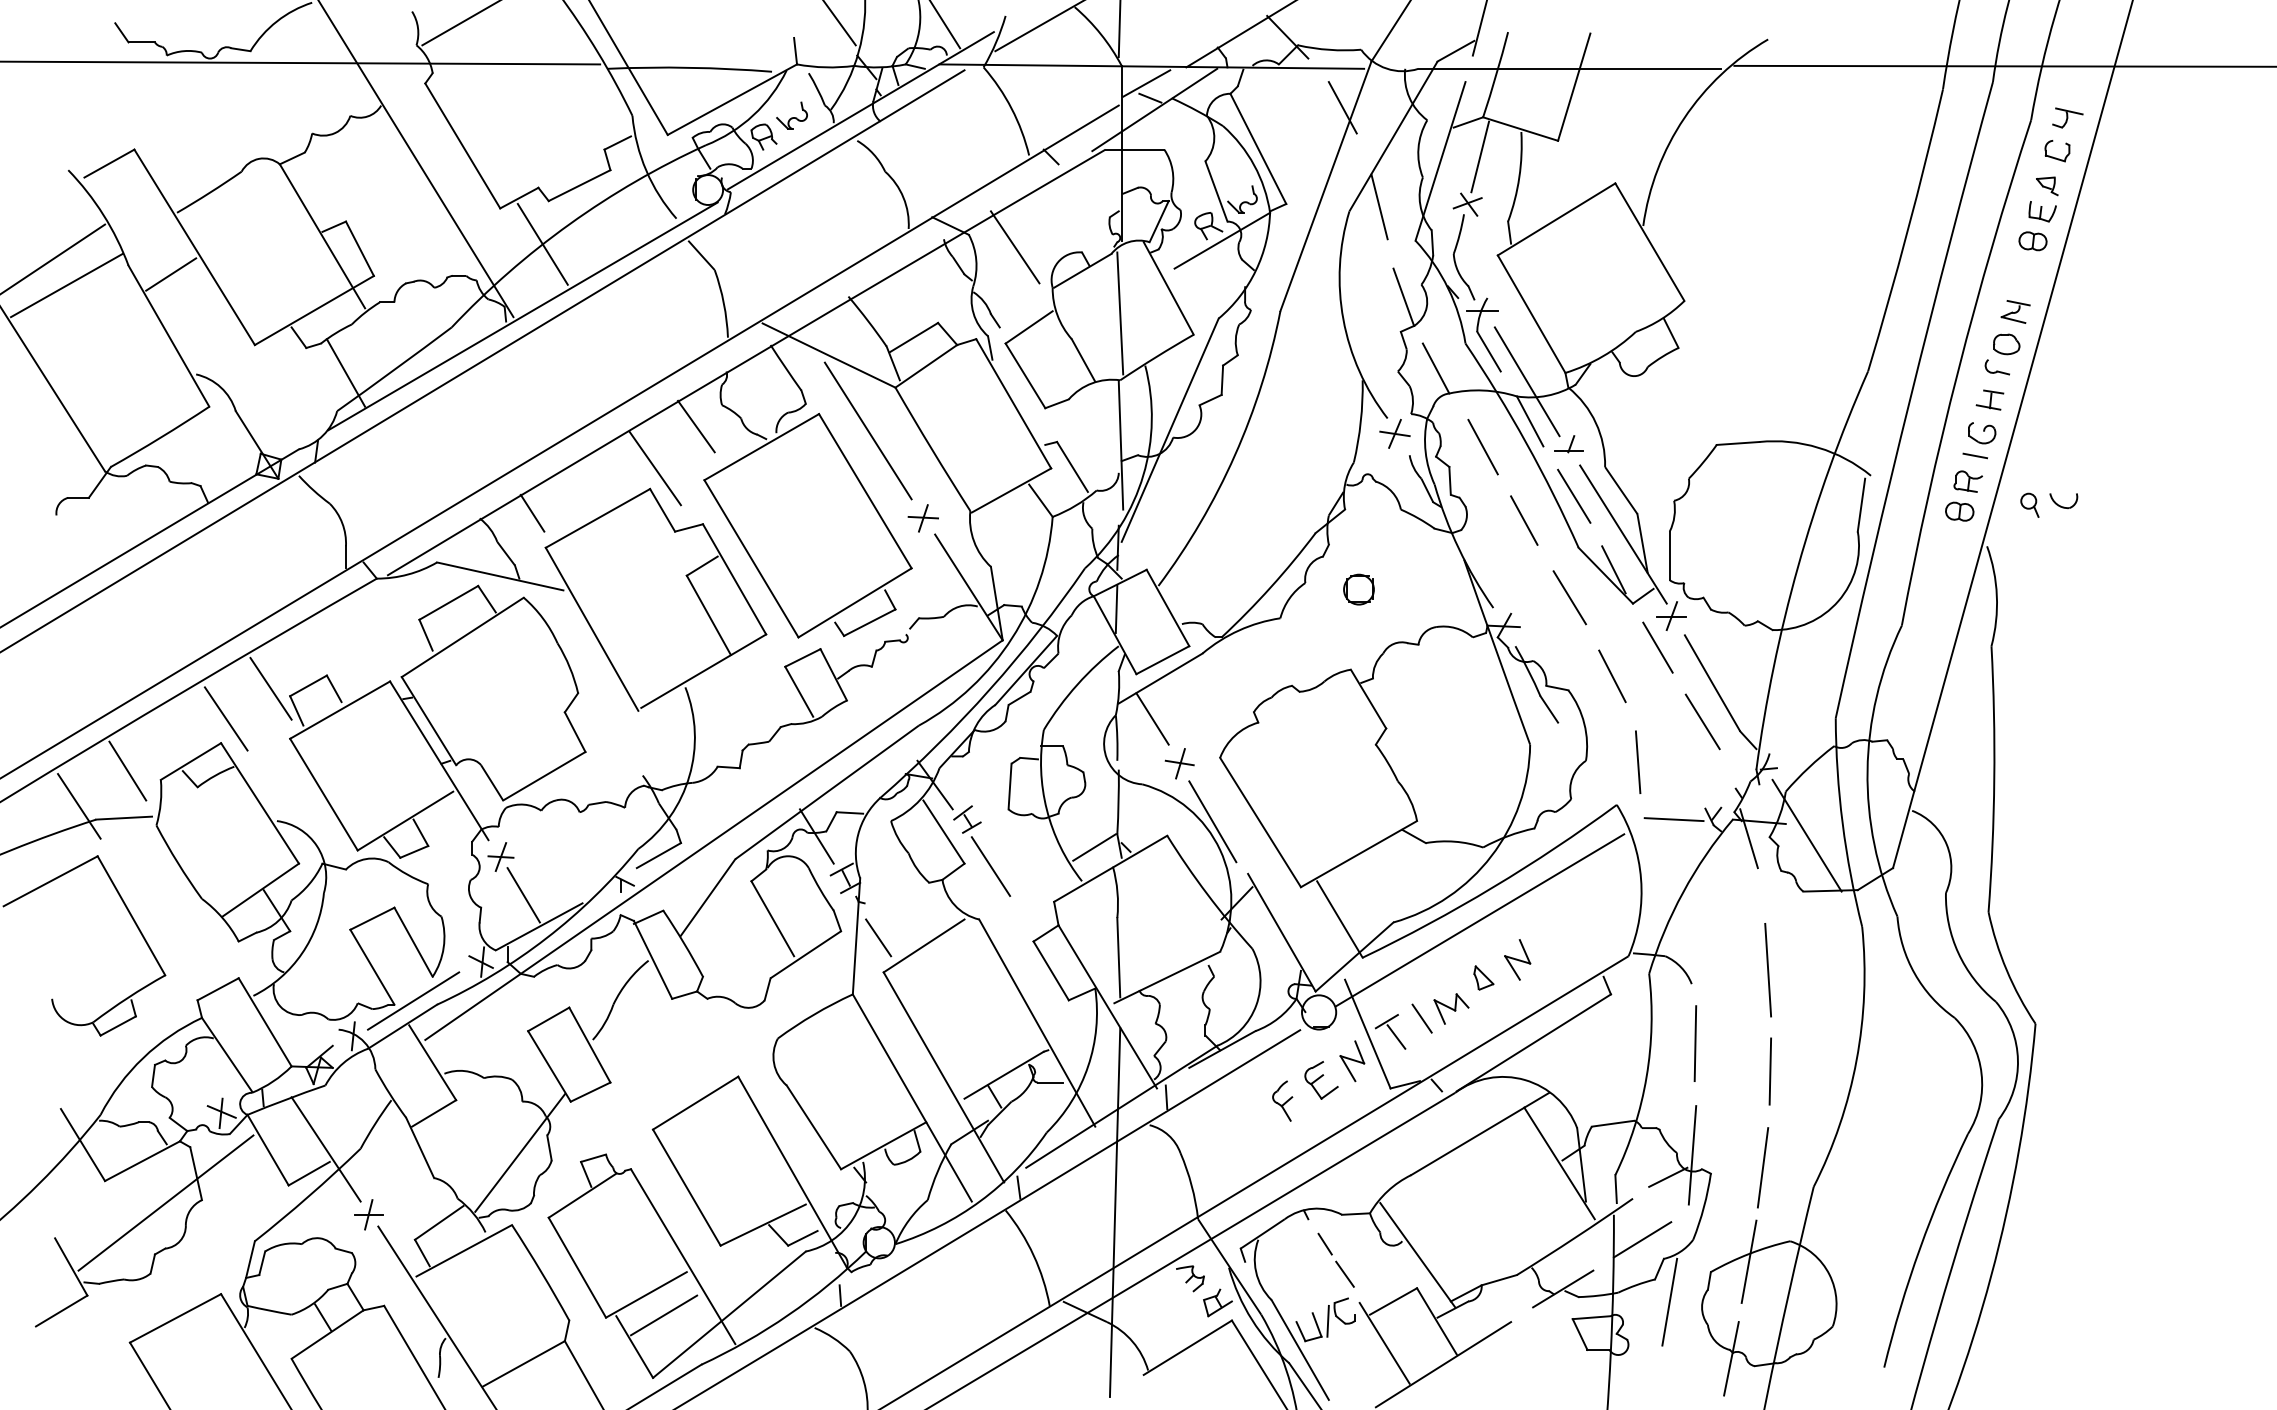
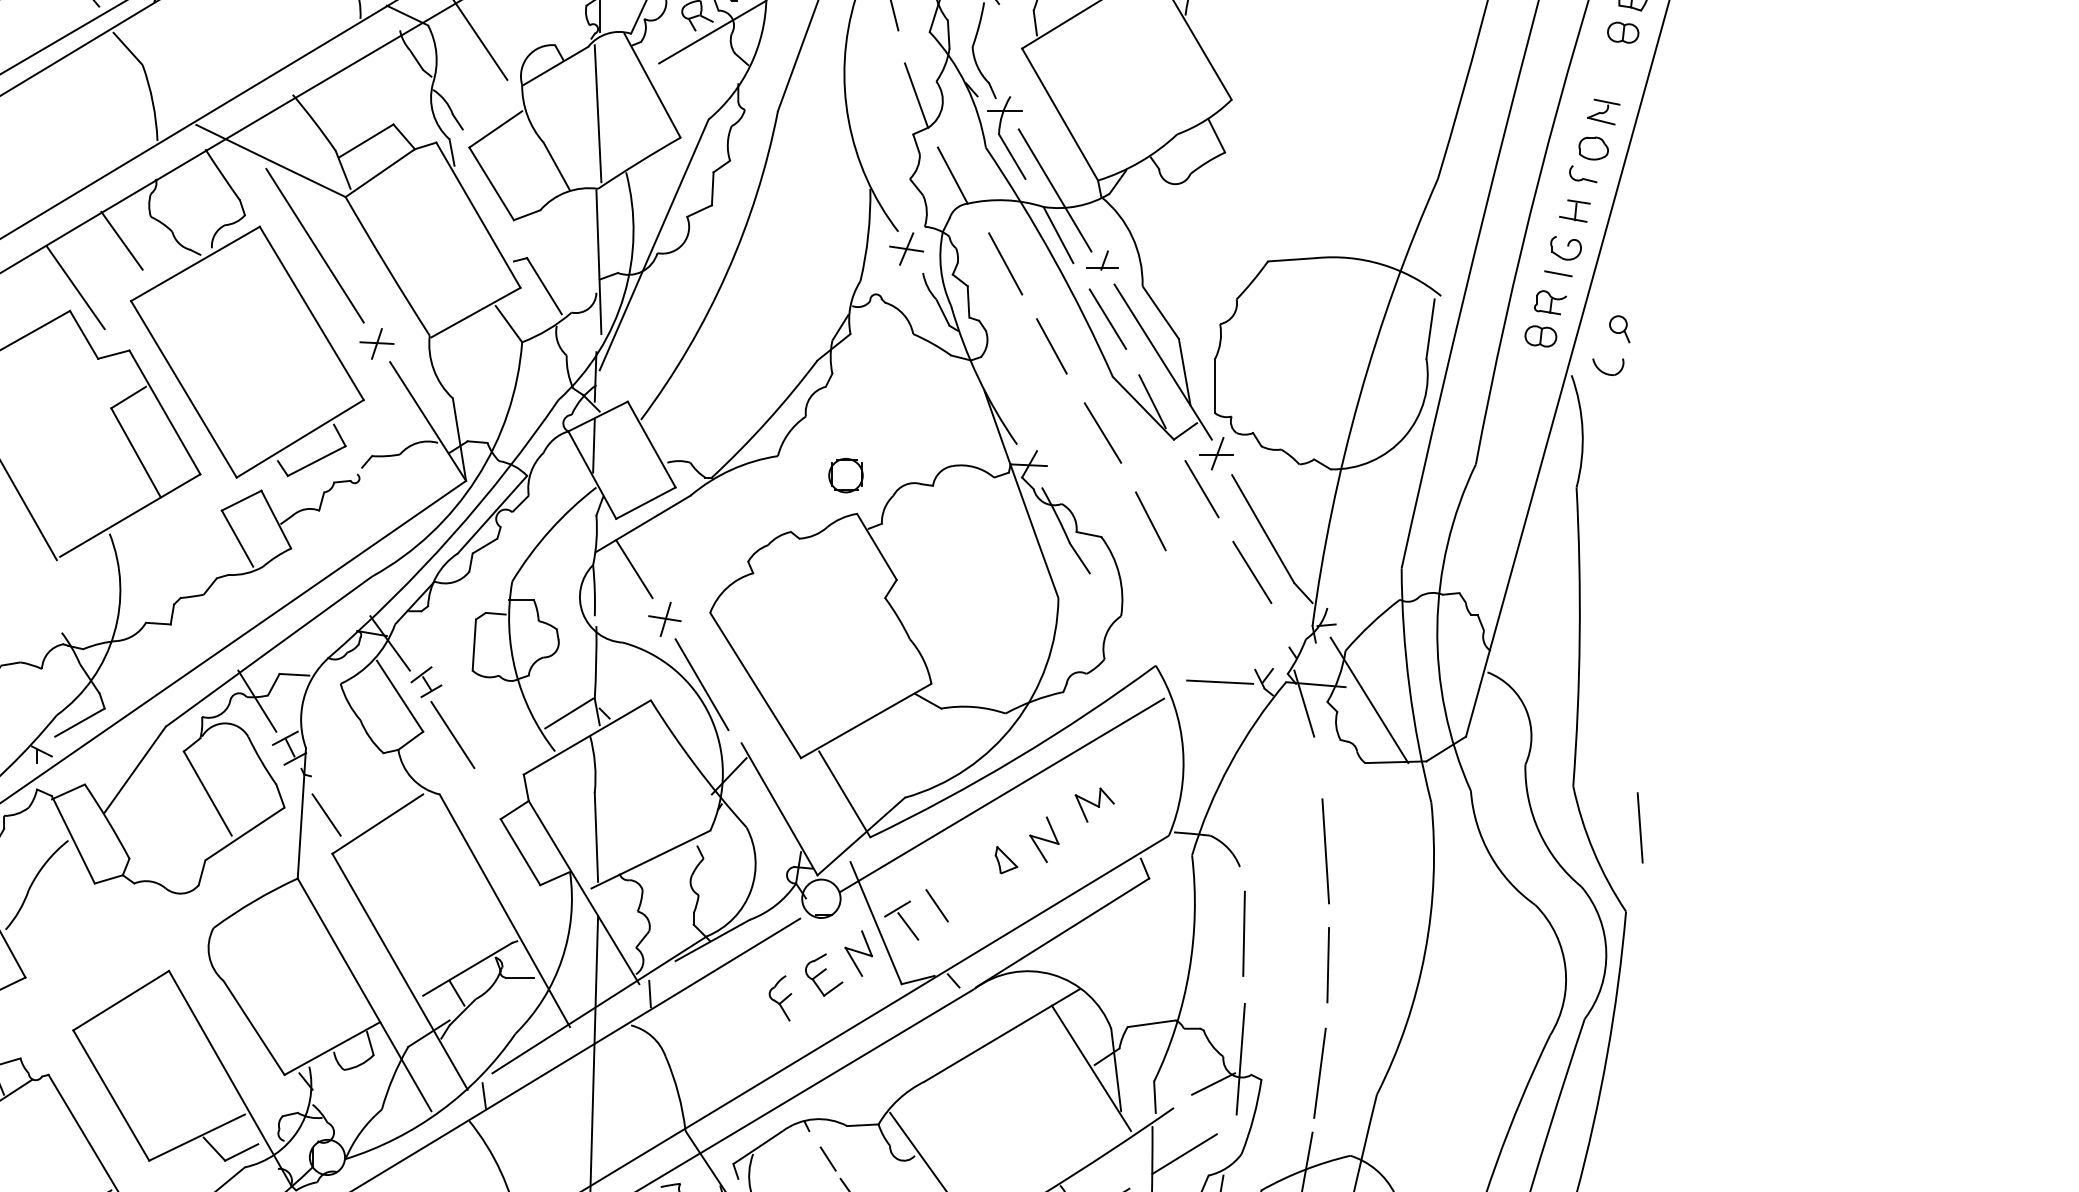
part: (2063, 501) -> (1608, 367), moved
part: (1358, 589) -> (845, 475), moved
line: (1638, 761) -> (1640, 826), moved
part: (1451, 1008) -> (1094, 804), moved

